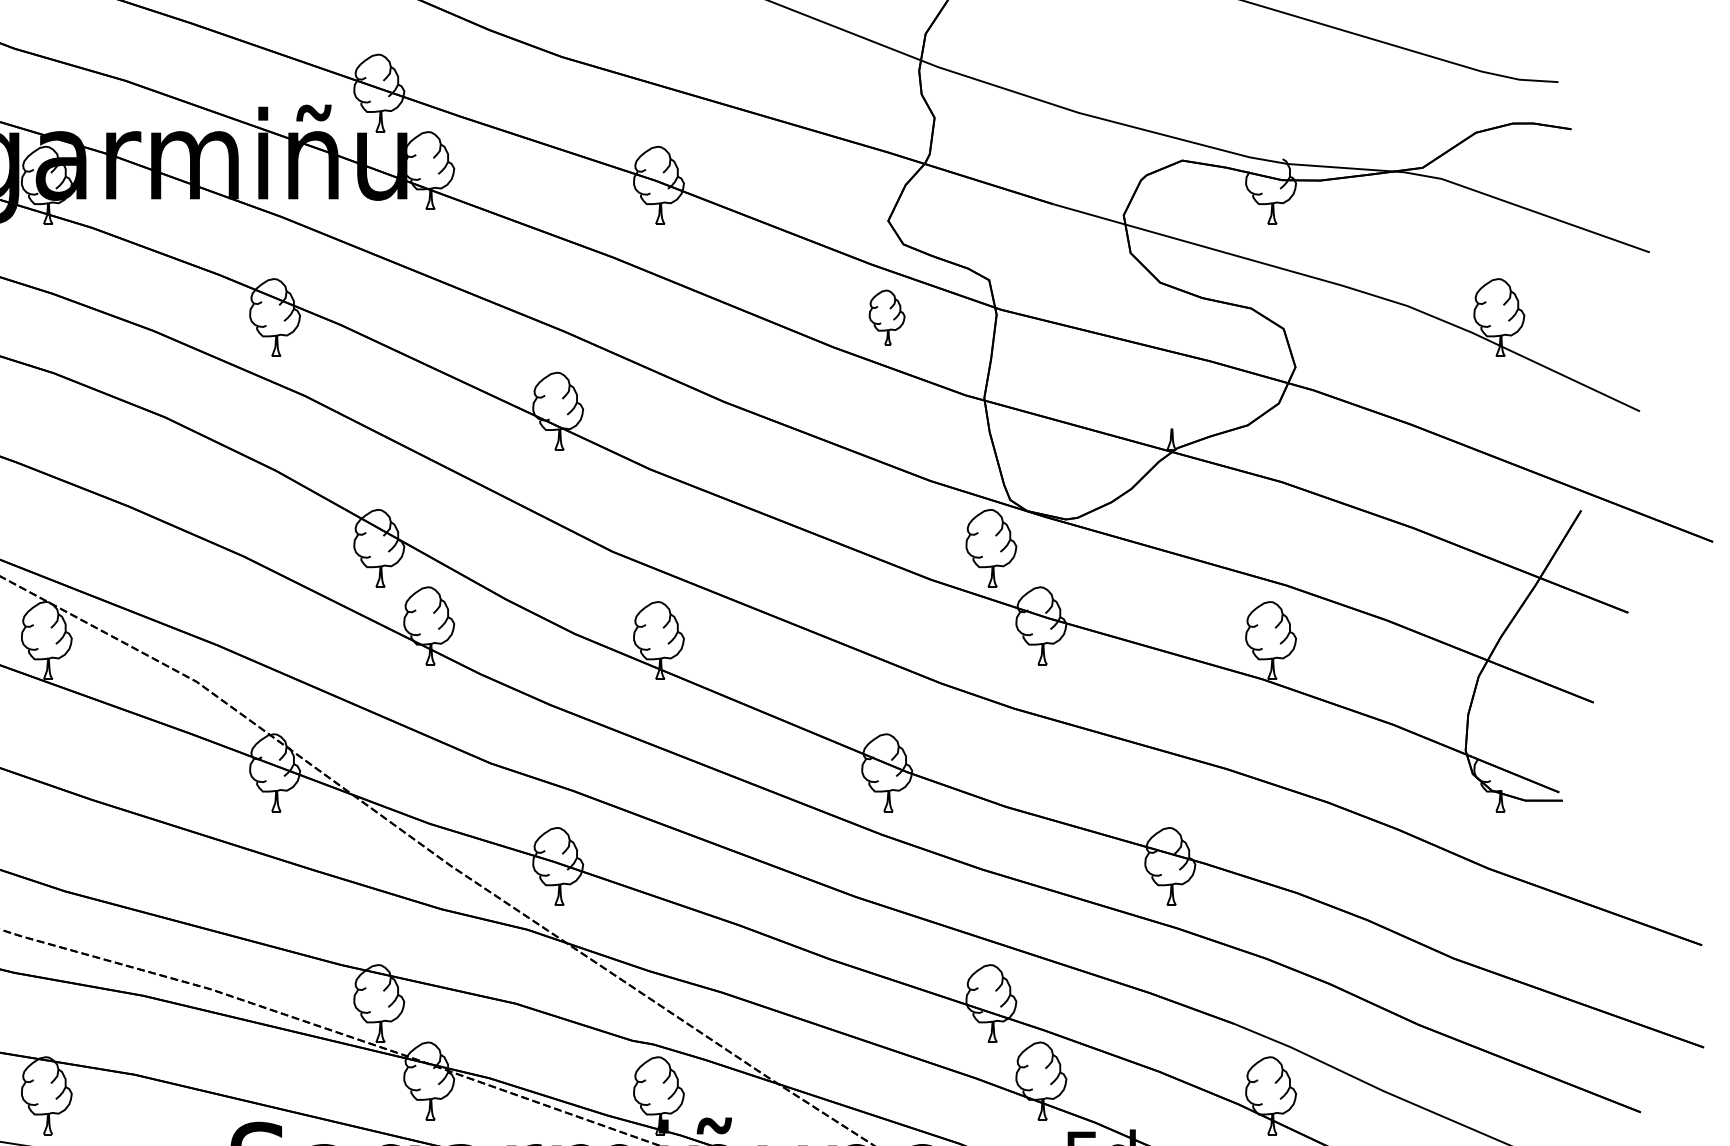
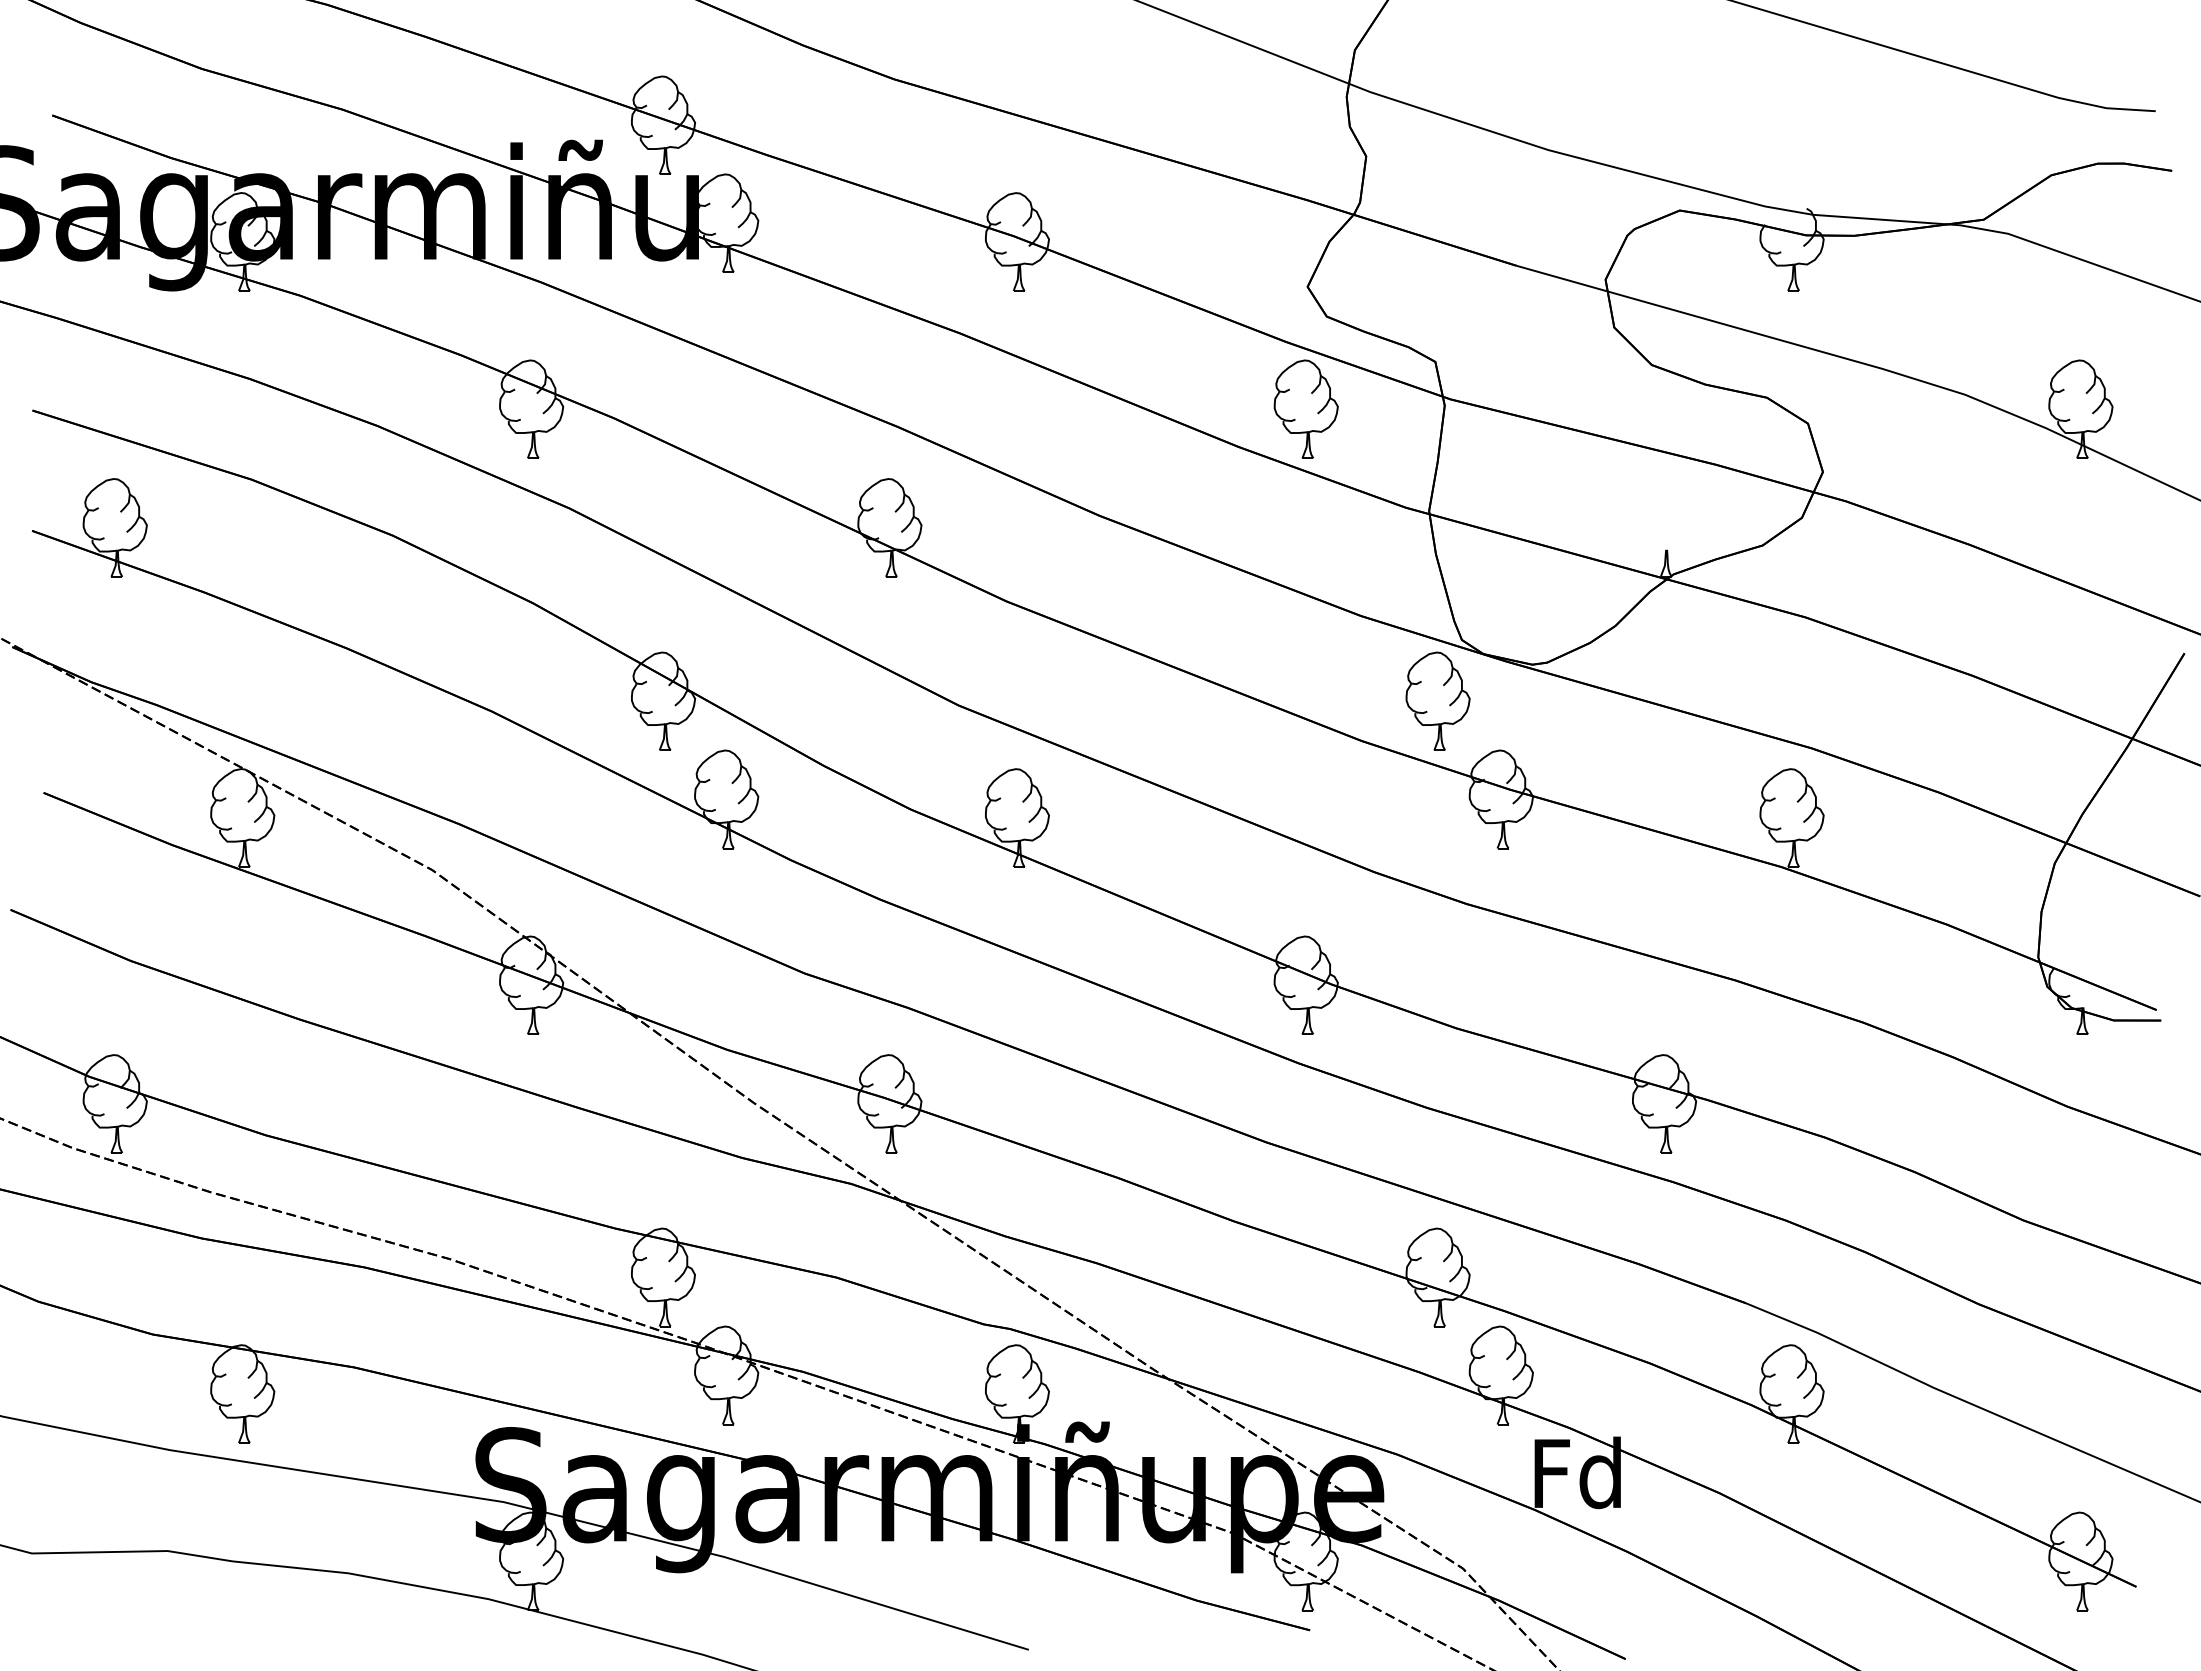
part: (886, 317) -> (1305, 408), size x1.43

